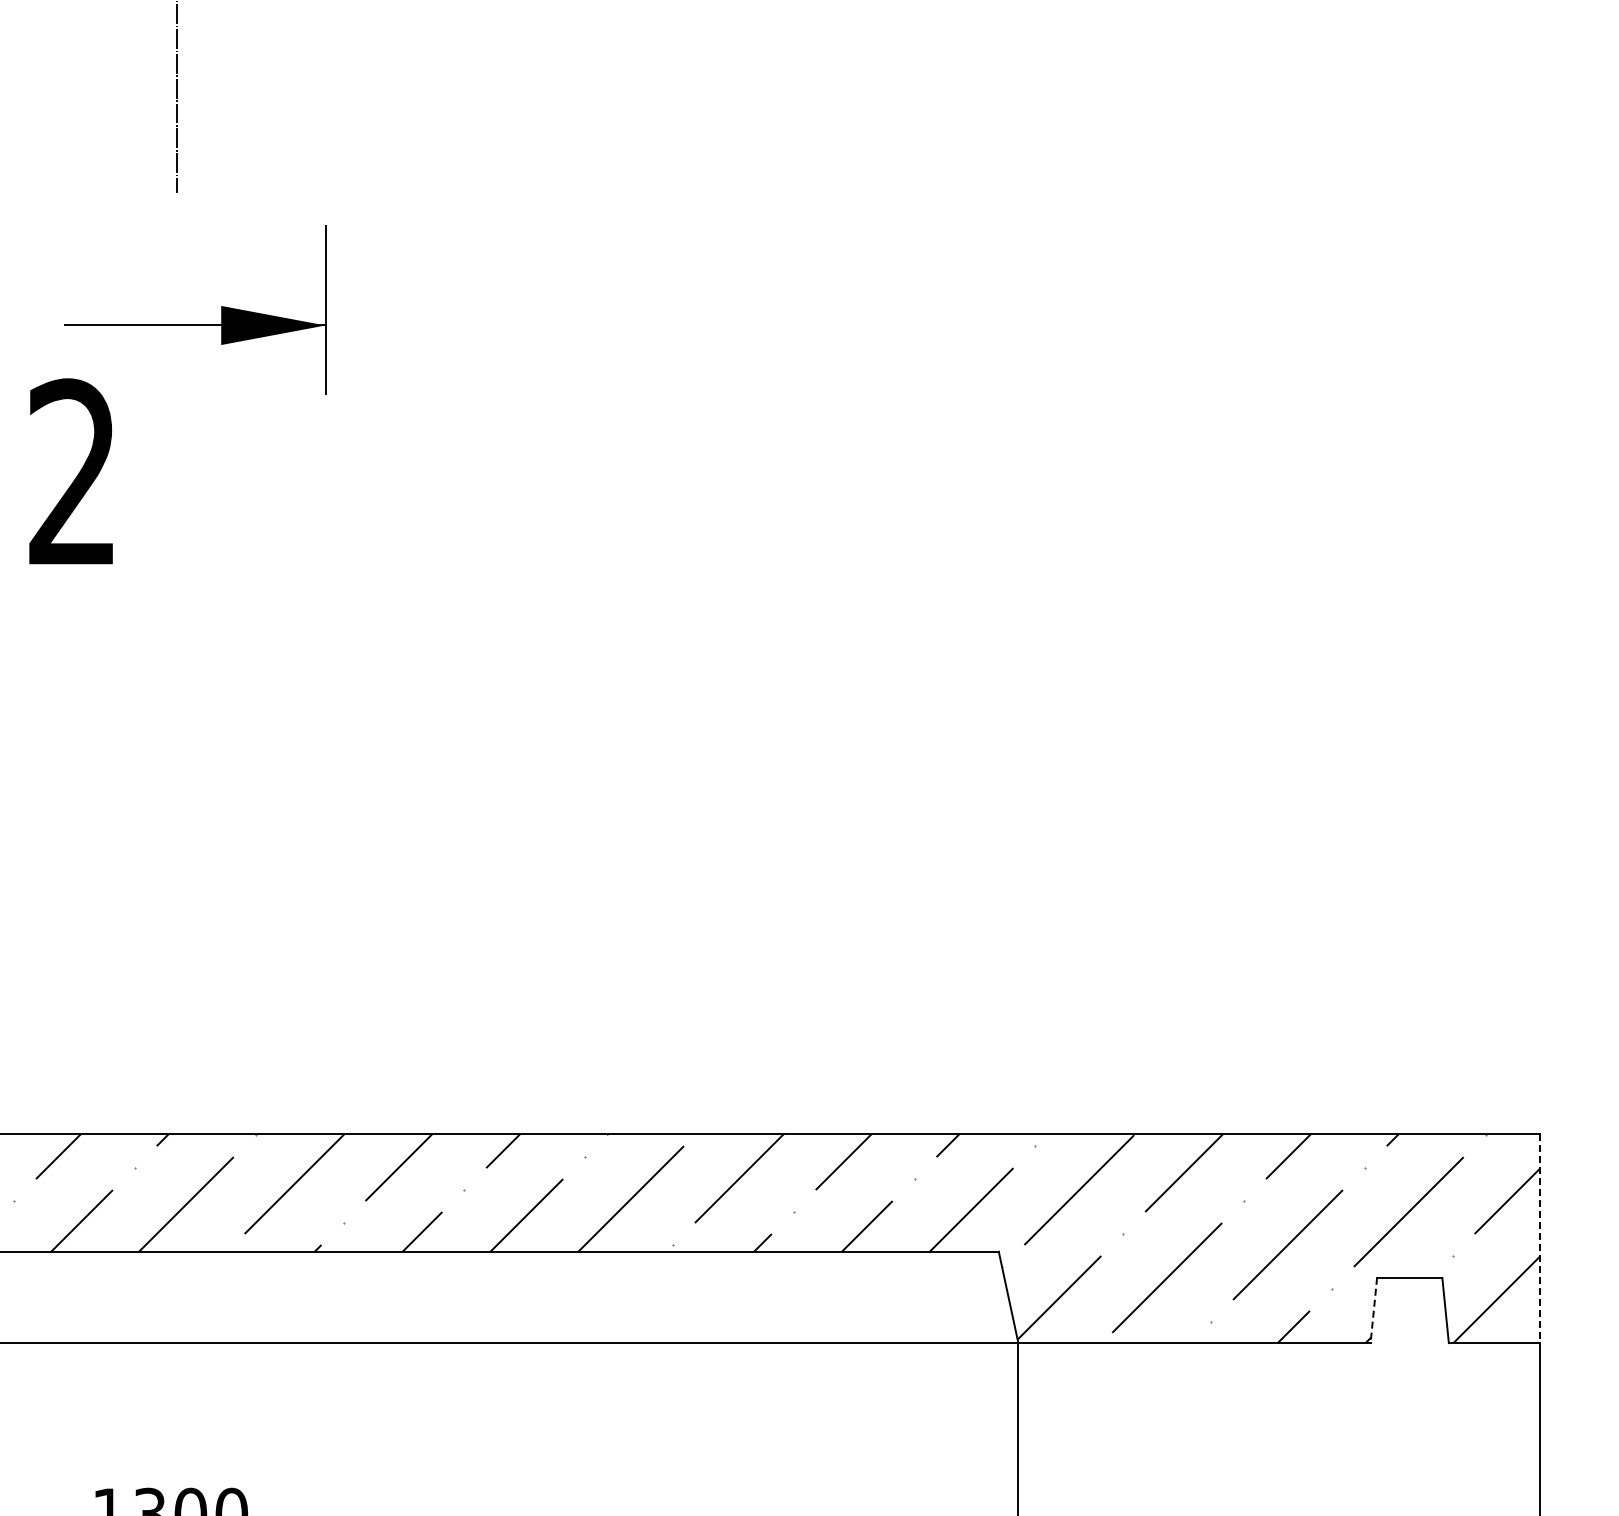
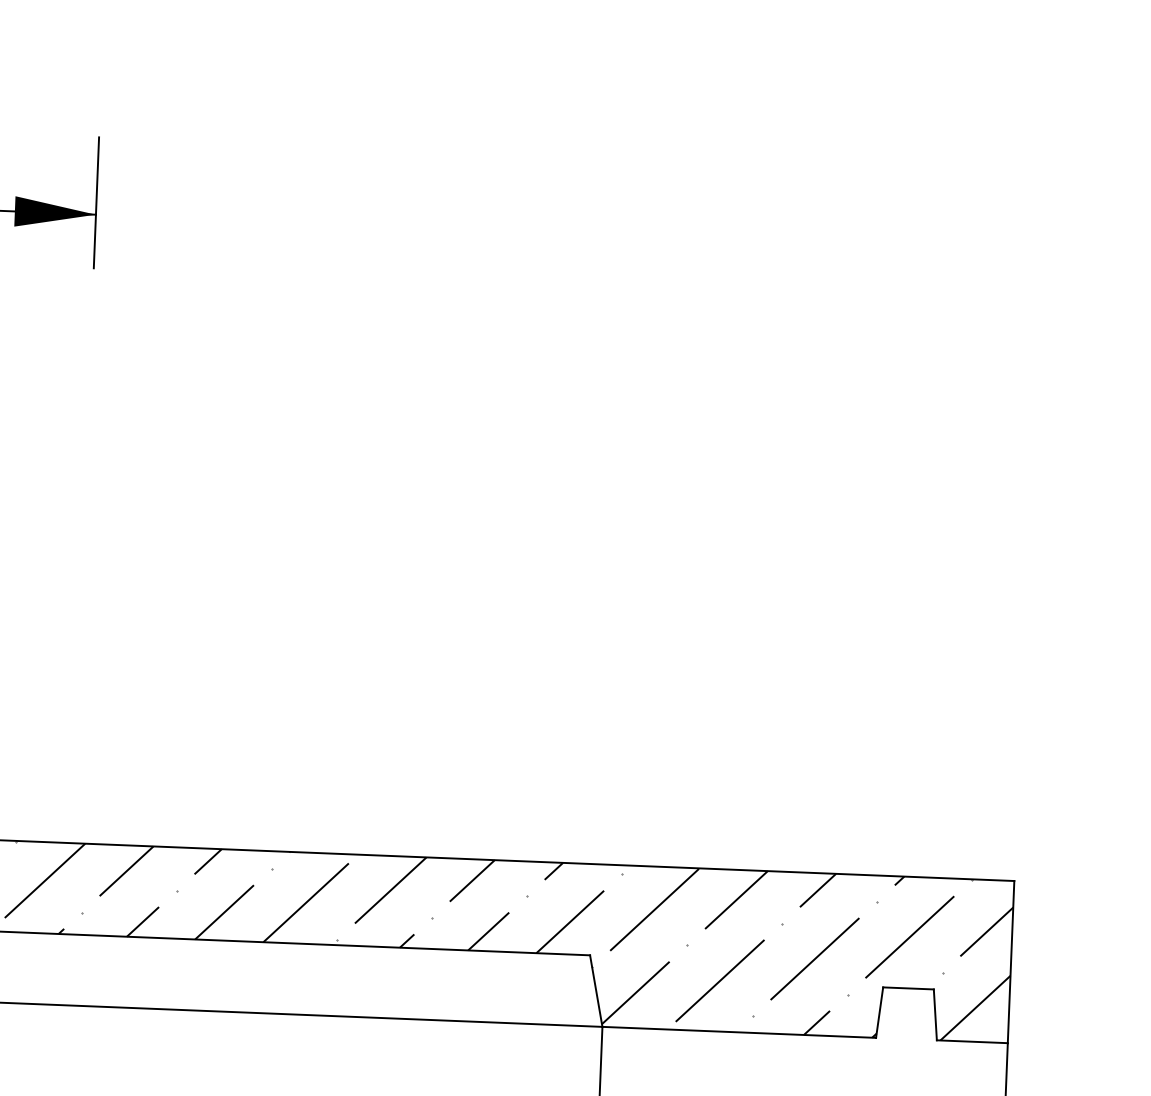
line: (1540, 1239) -> (1011, 962), dashed -> solid
line: (1373, 1310) -> (879, 1012), dashed -> solid

